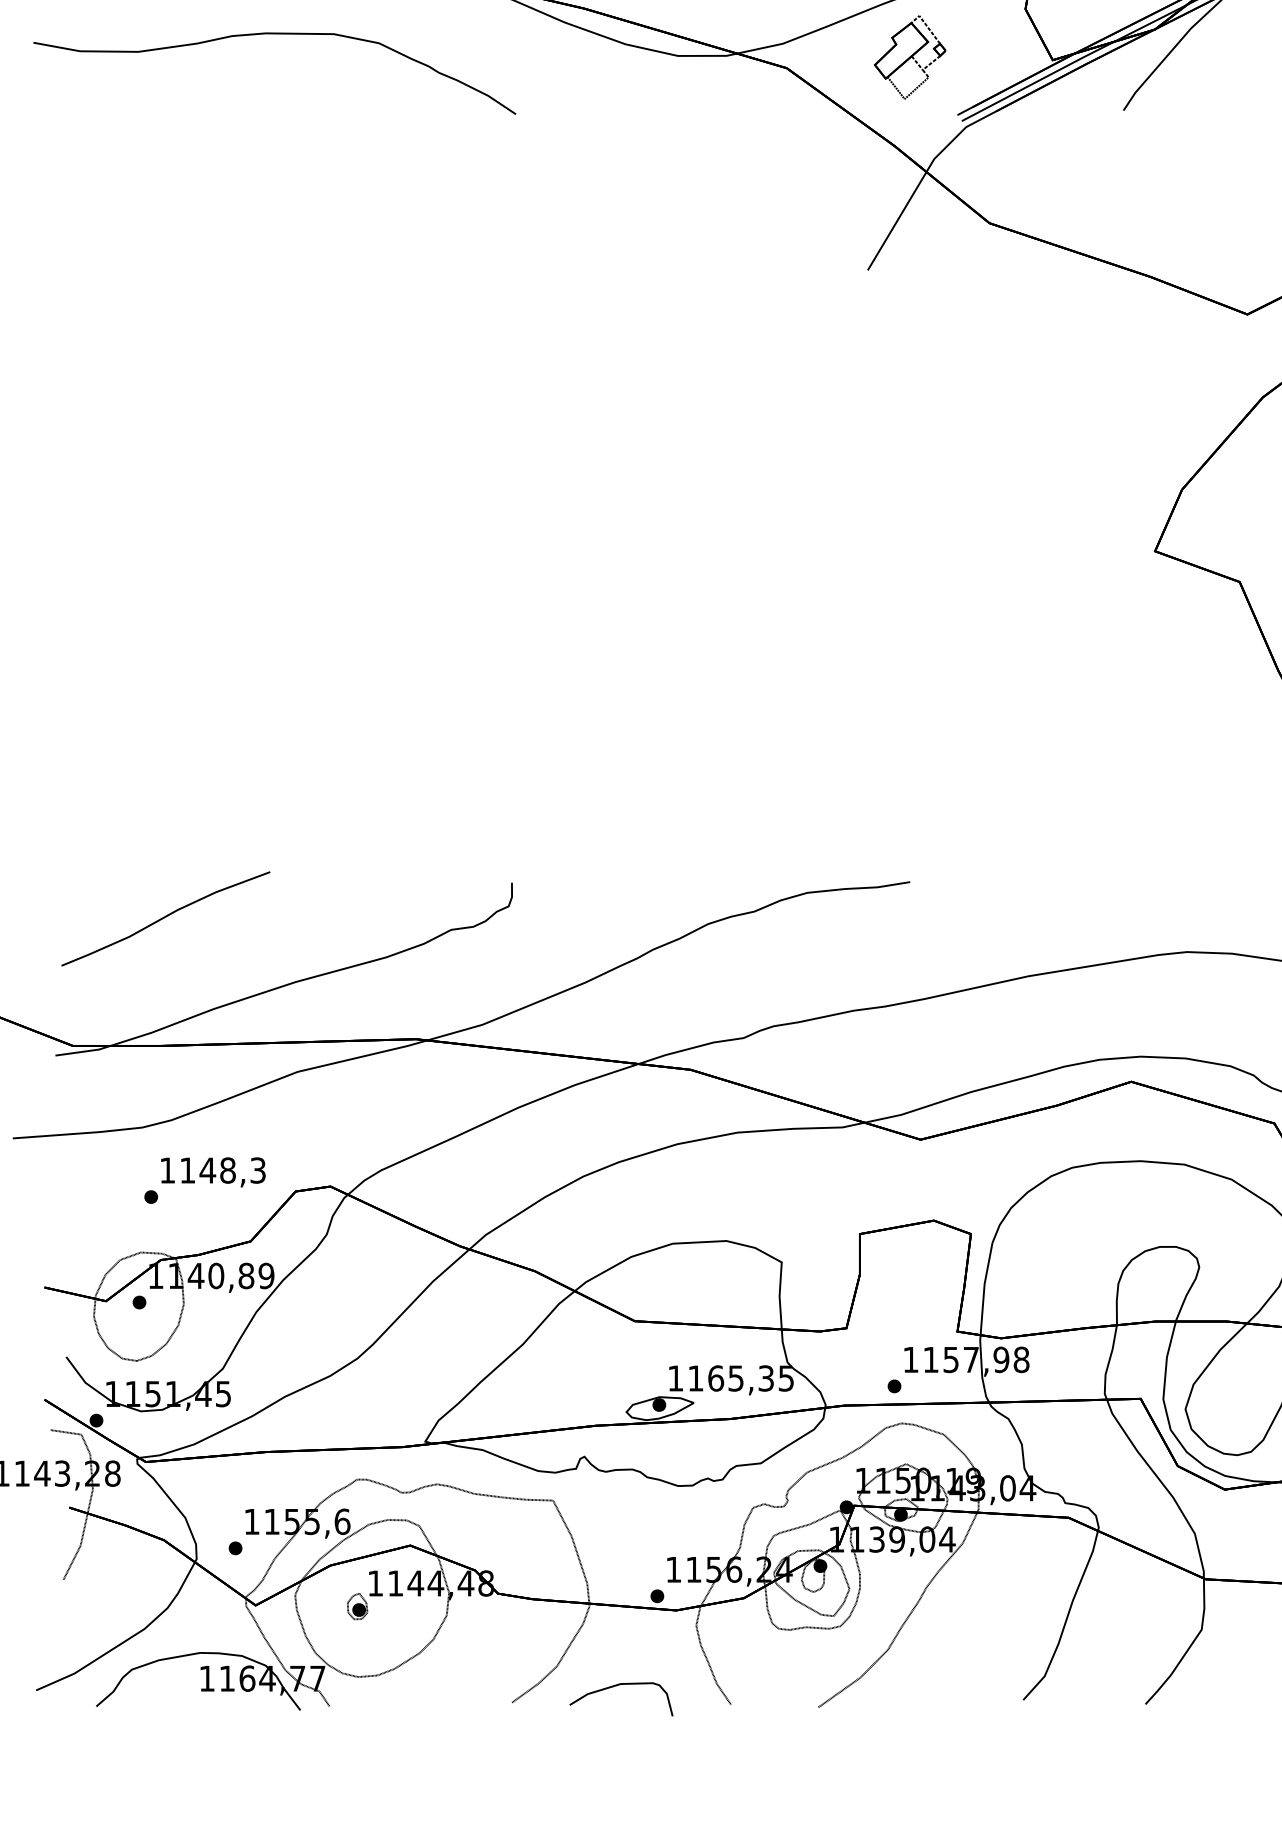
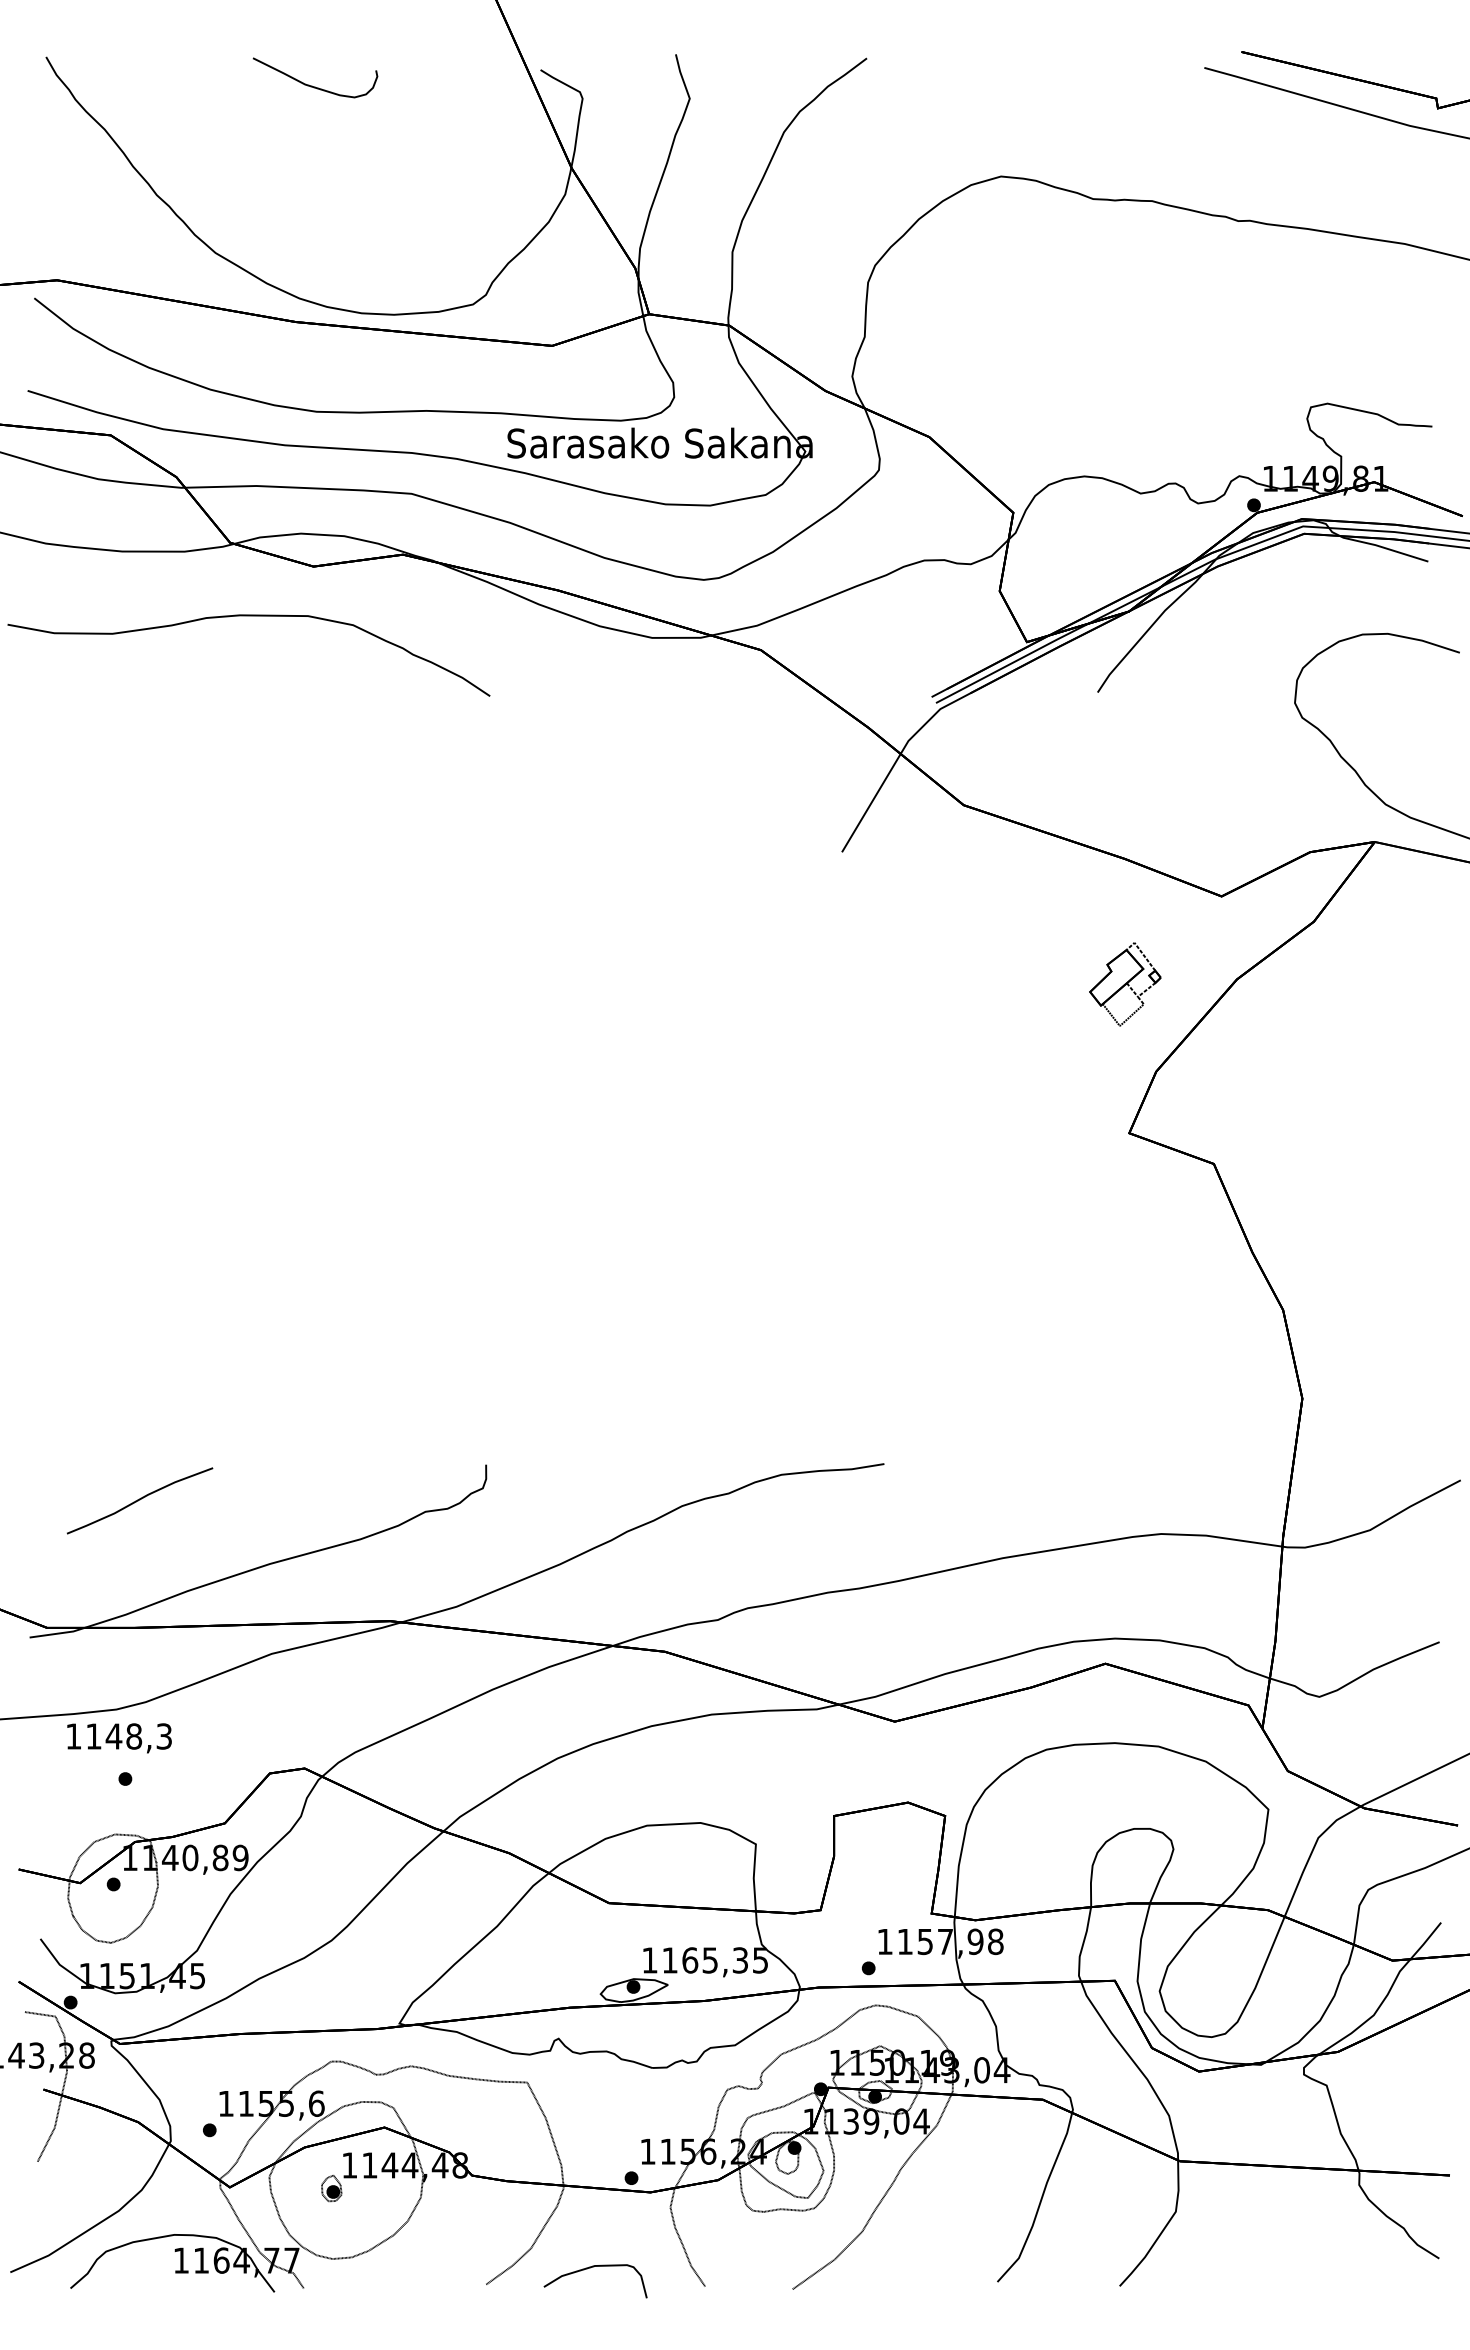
part: (910, 57) -> (1125, 984), moved
part: (165, 918) -> (139, 1500), size x0.7
text: (213, 1172) -> (119, 1738), moved

